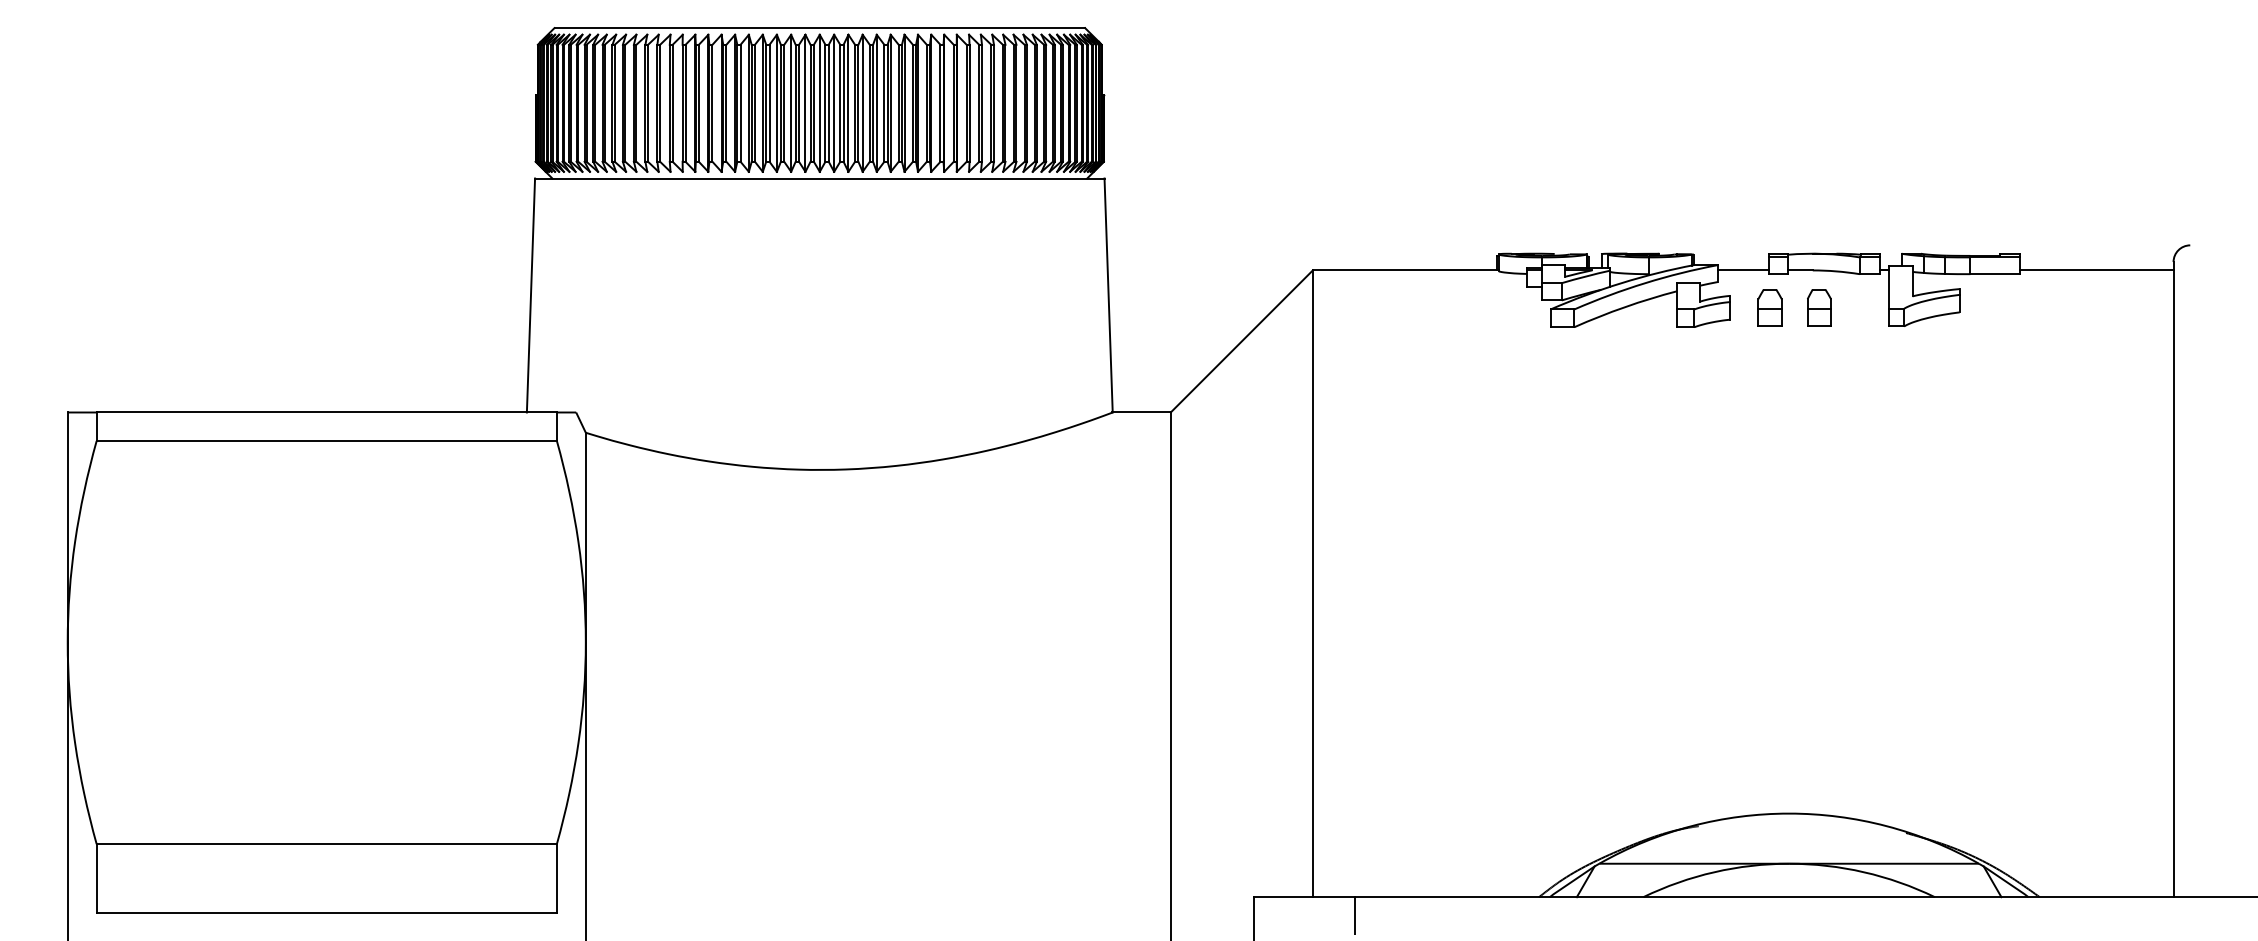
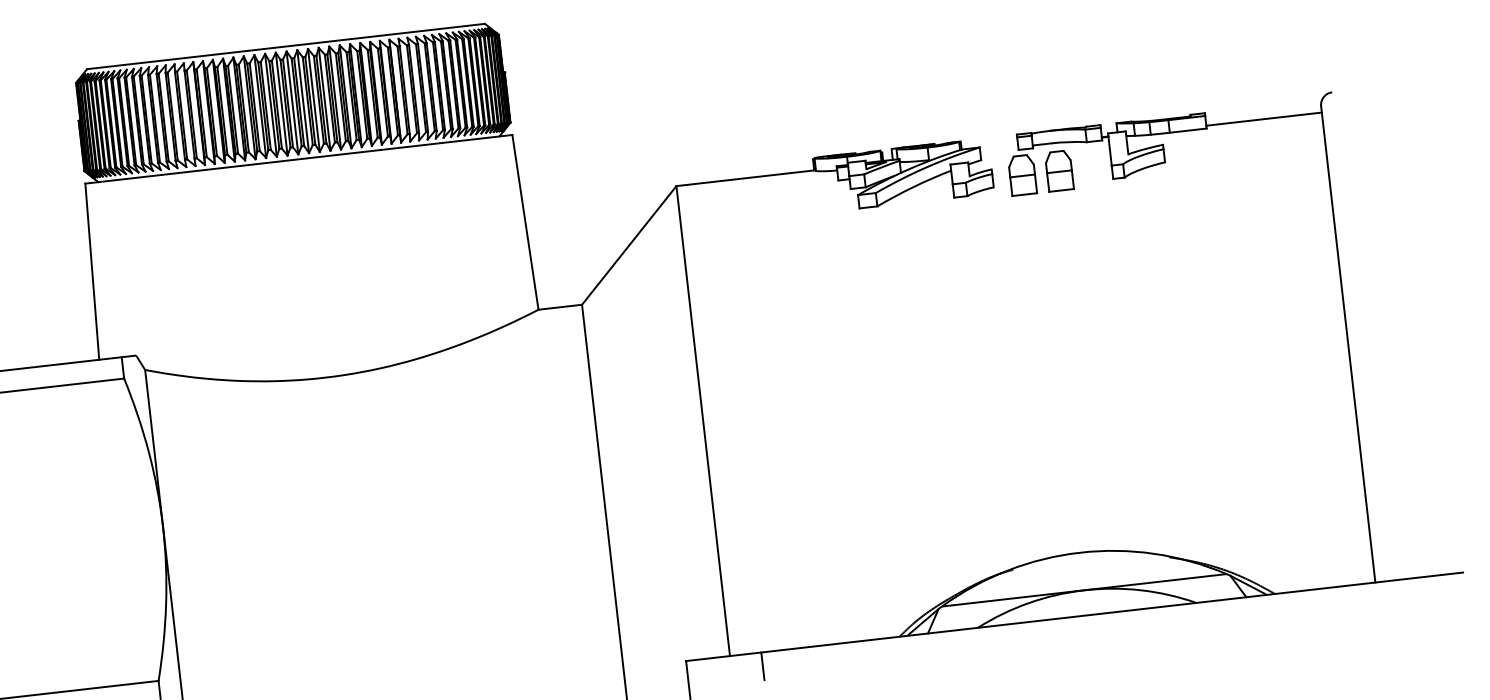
line: (1742, 270) -> (998, 149), removed
part: (1769, 307) -> (1022, 174), size x1.4
part: (1819, 307) -> (1059, 170), size x1.4

